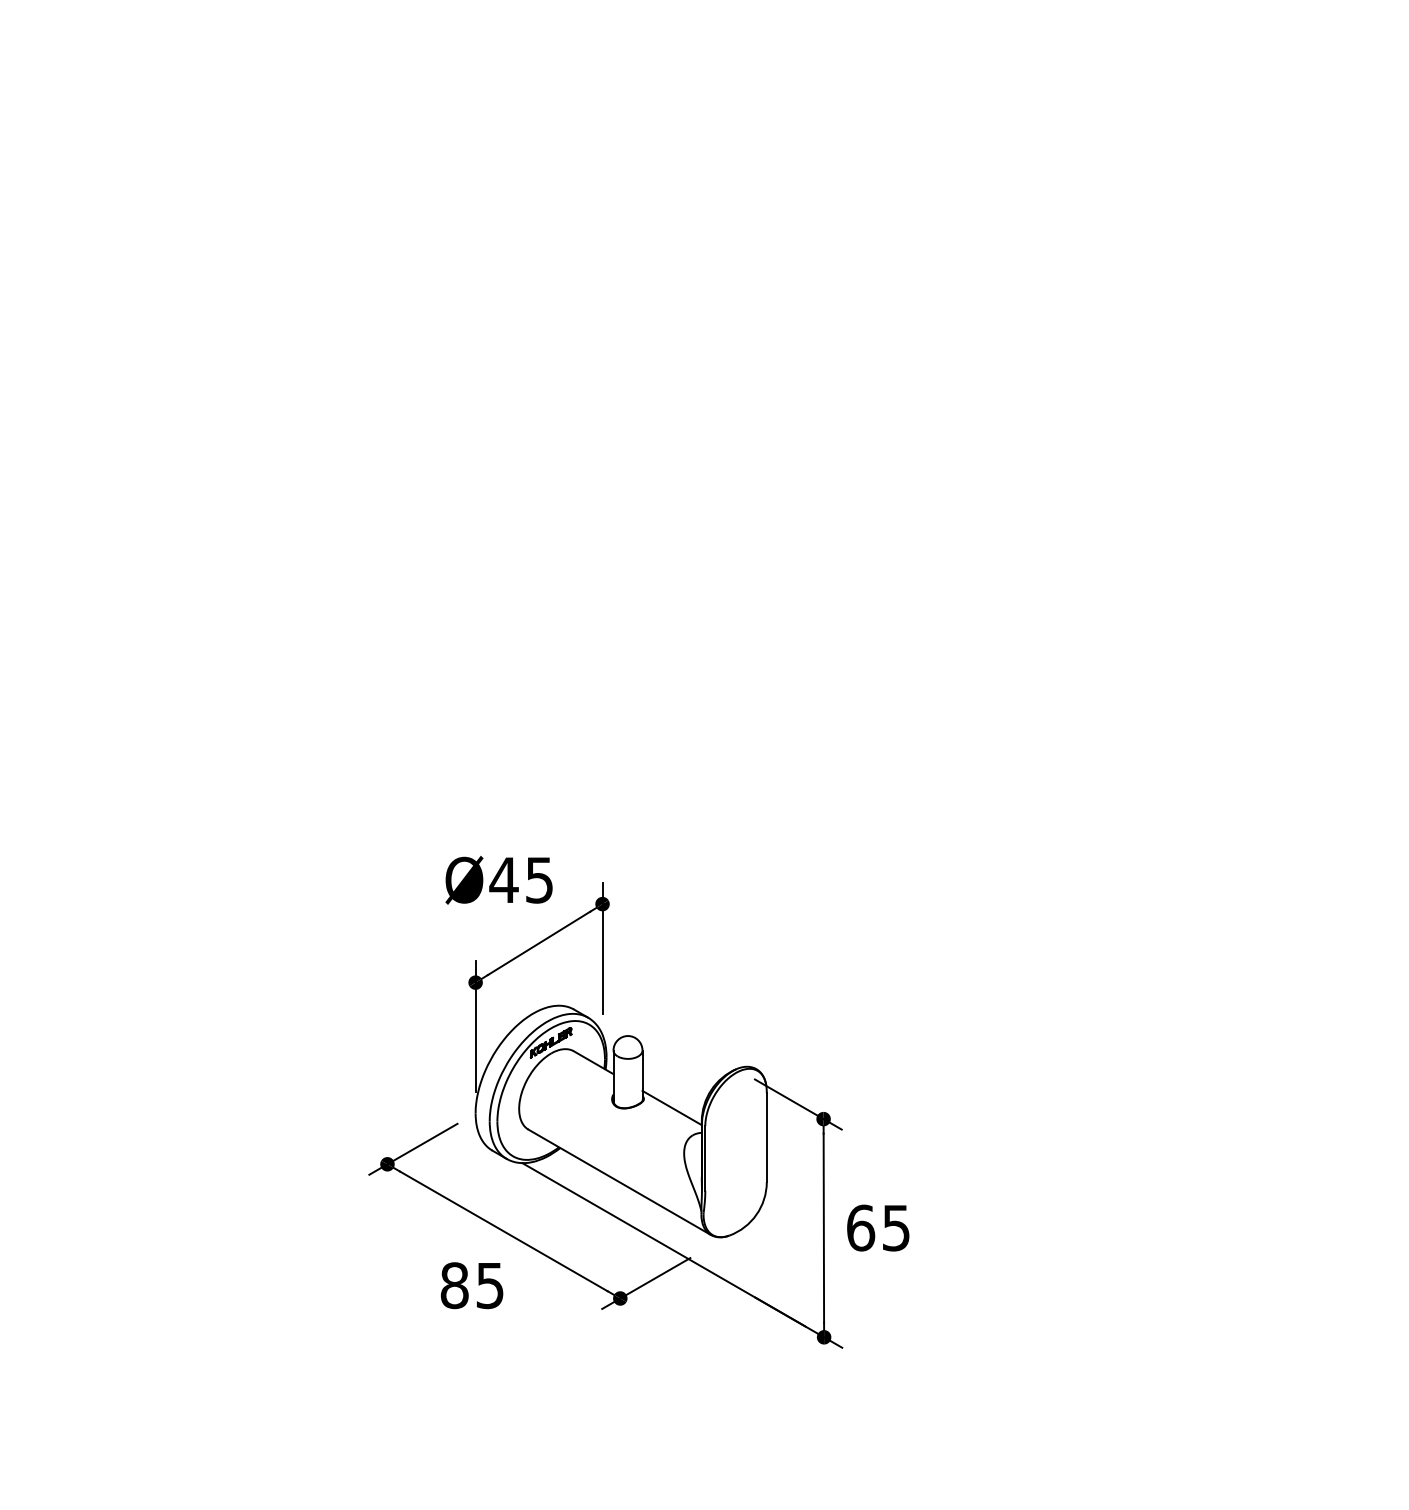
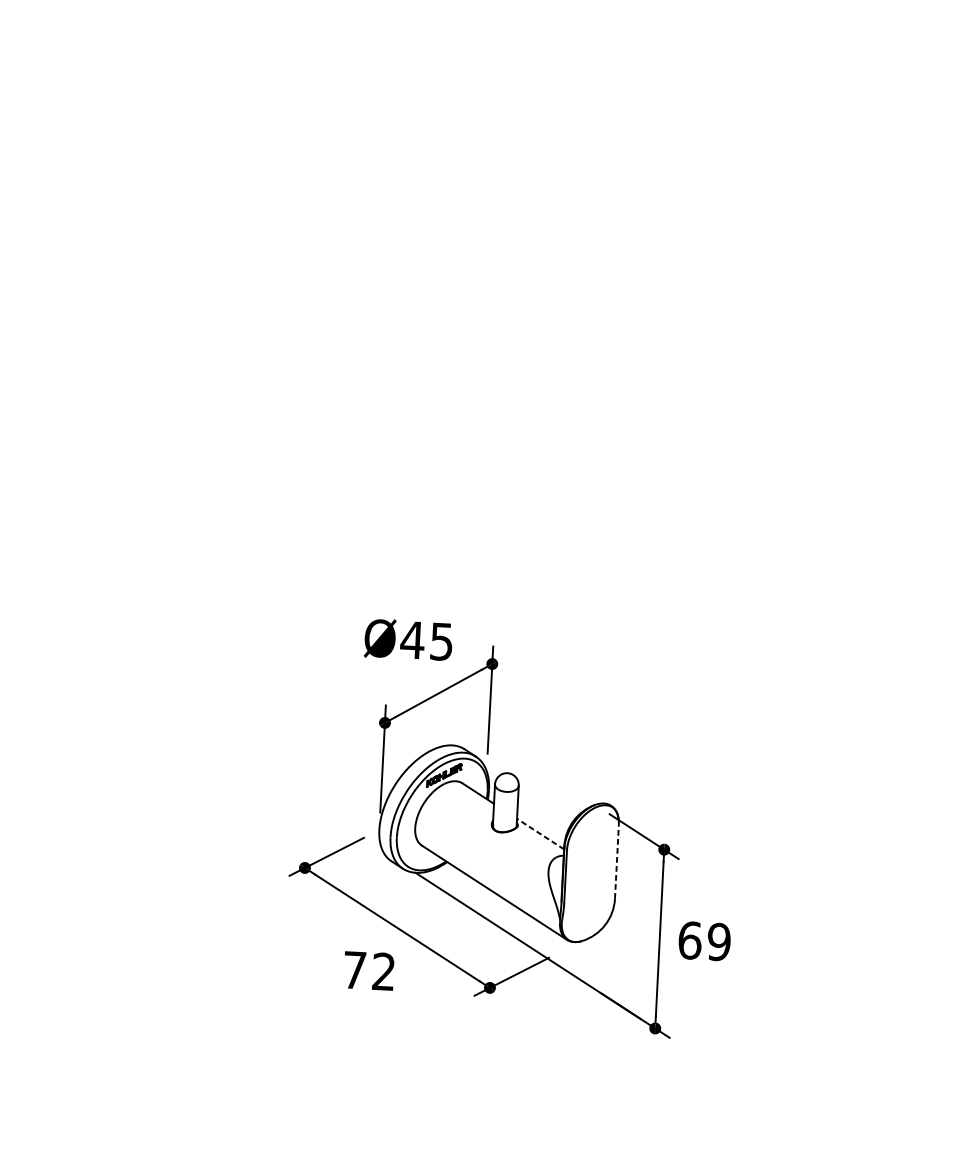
line: (671, 1107) -> (540, 833), solid -> dashed
line: (766, 1137) -> (616, 862), solid -> dashed
text: (896, 1227) -> (719, 941), 65 -> 69
text: (471, 1285) -> (368, 970), 85 -> 72

